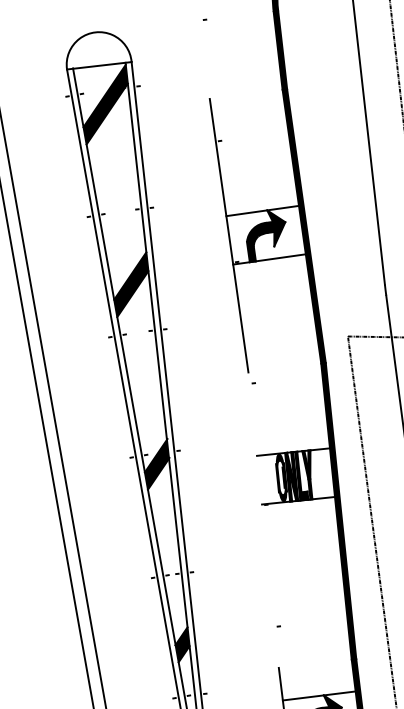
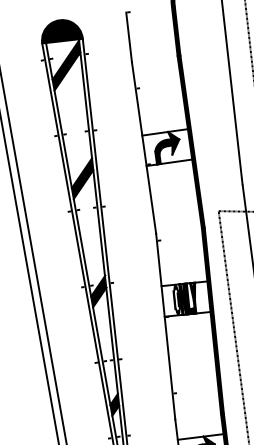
fill: (99, 50) -> (62, 31), added
line: (204, 59) -> (128, 37), added
line: (263, 520) -> (165, 326), added

